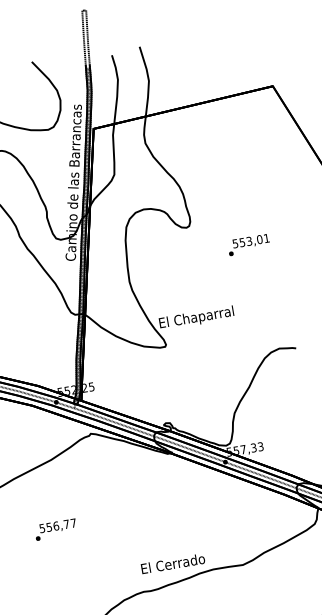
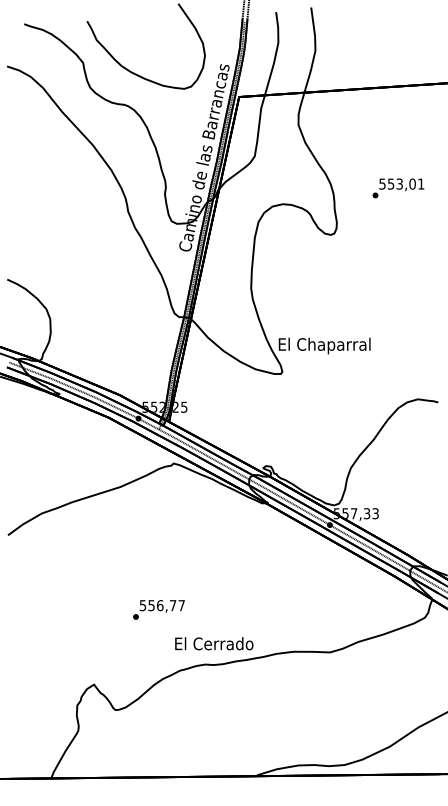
text: (248, 245) -> (398, 188), moved
text: (55, 529) -> (158, 609), moved
text: (173, 563) -> (214, 643), moved

